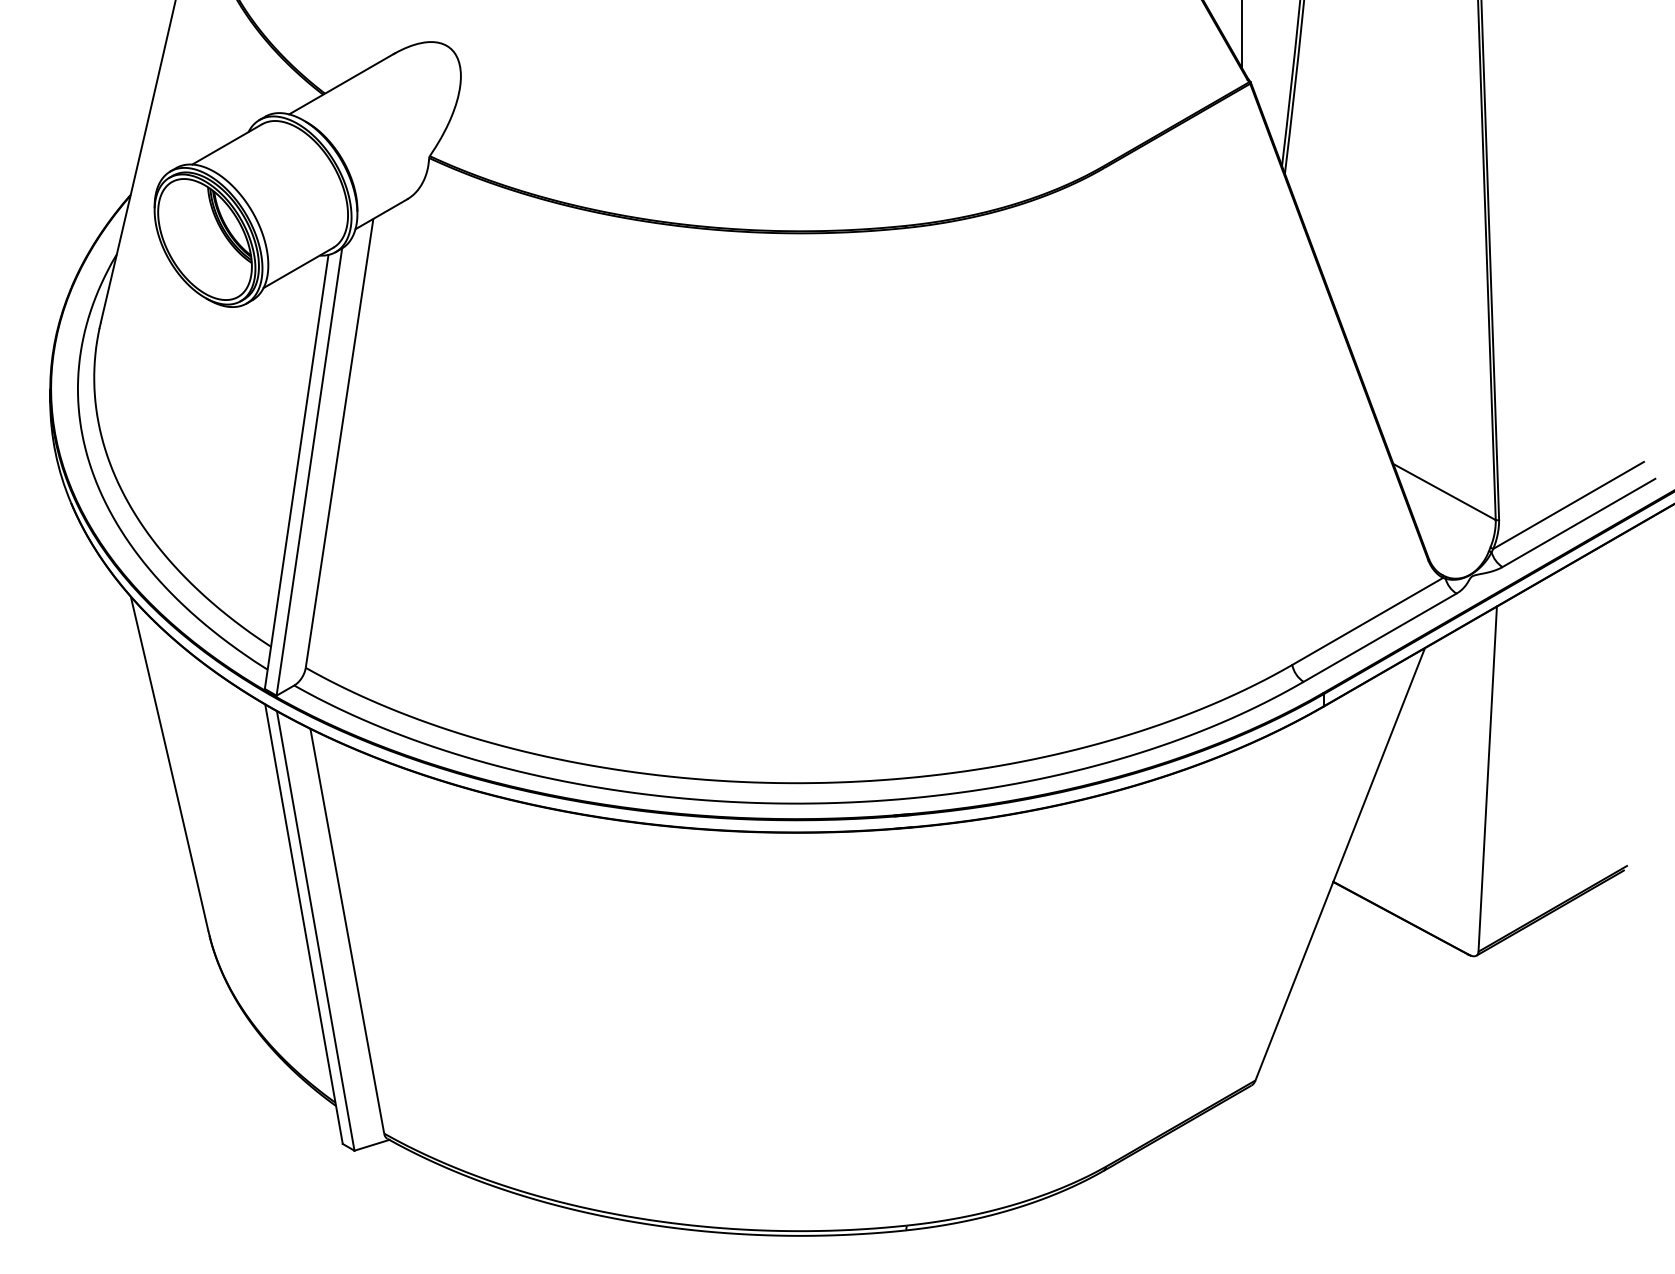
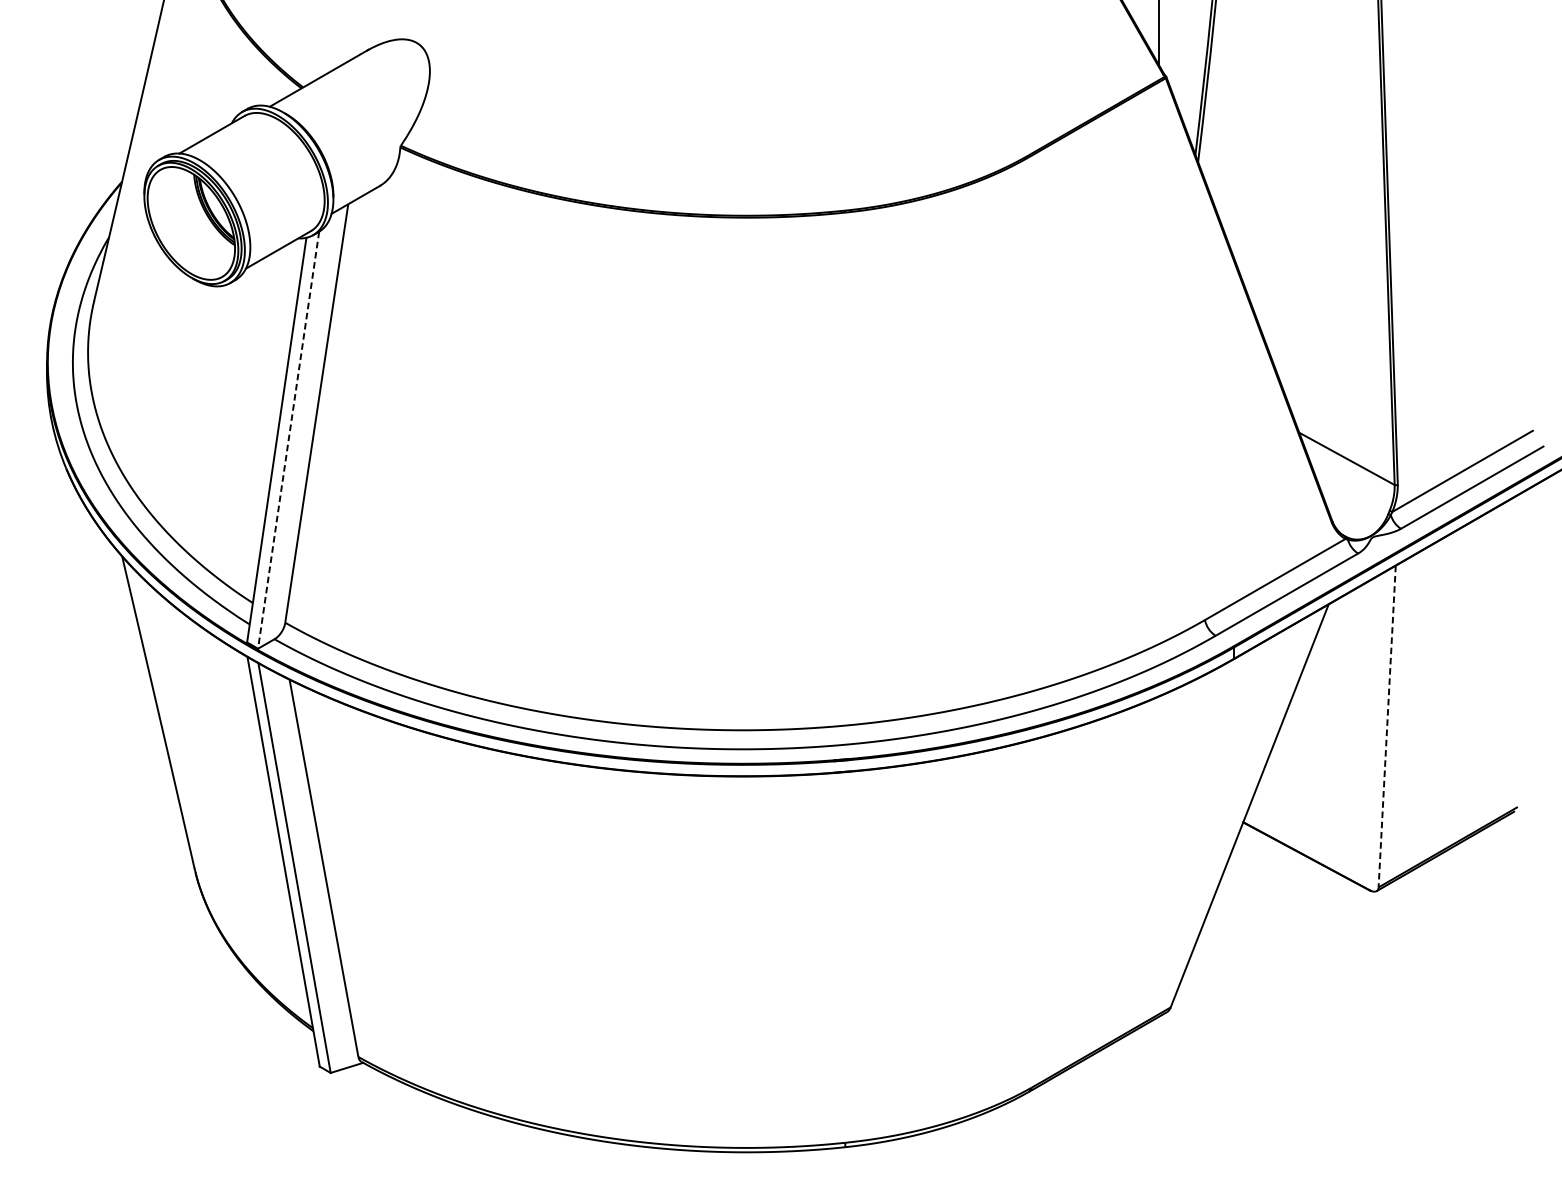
line: (309, 472) -> (288, 440), solid -> dashed
line: (1487, 779) -> (1386, 726), solid -> dashed

